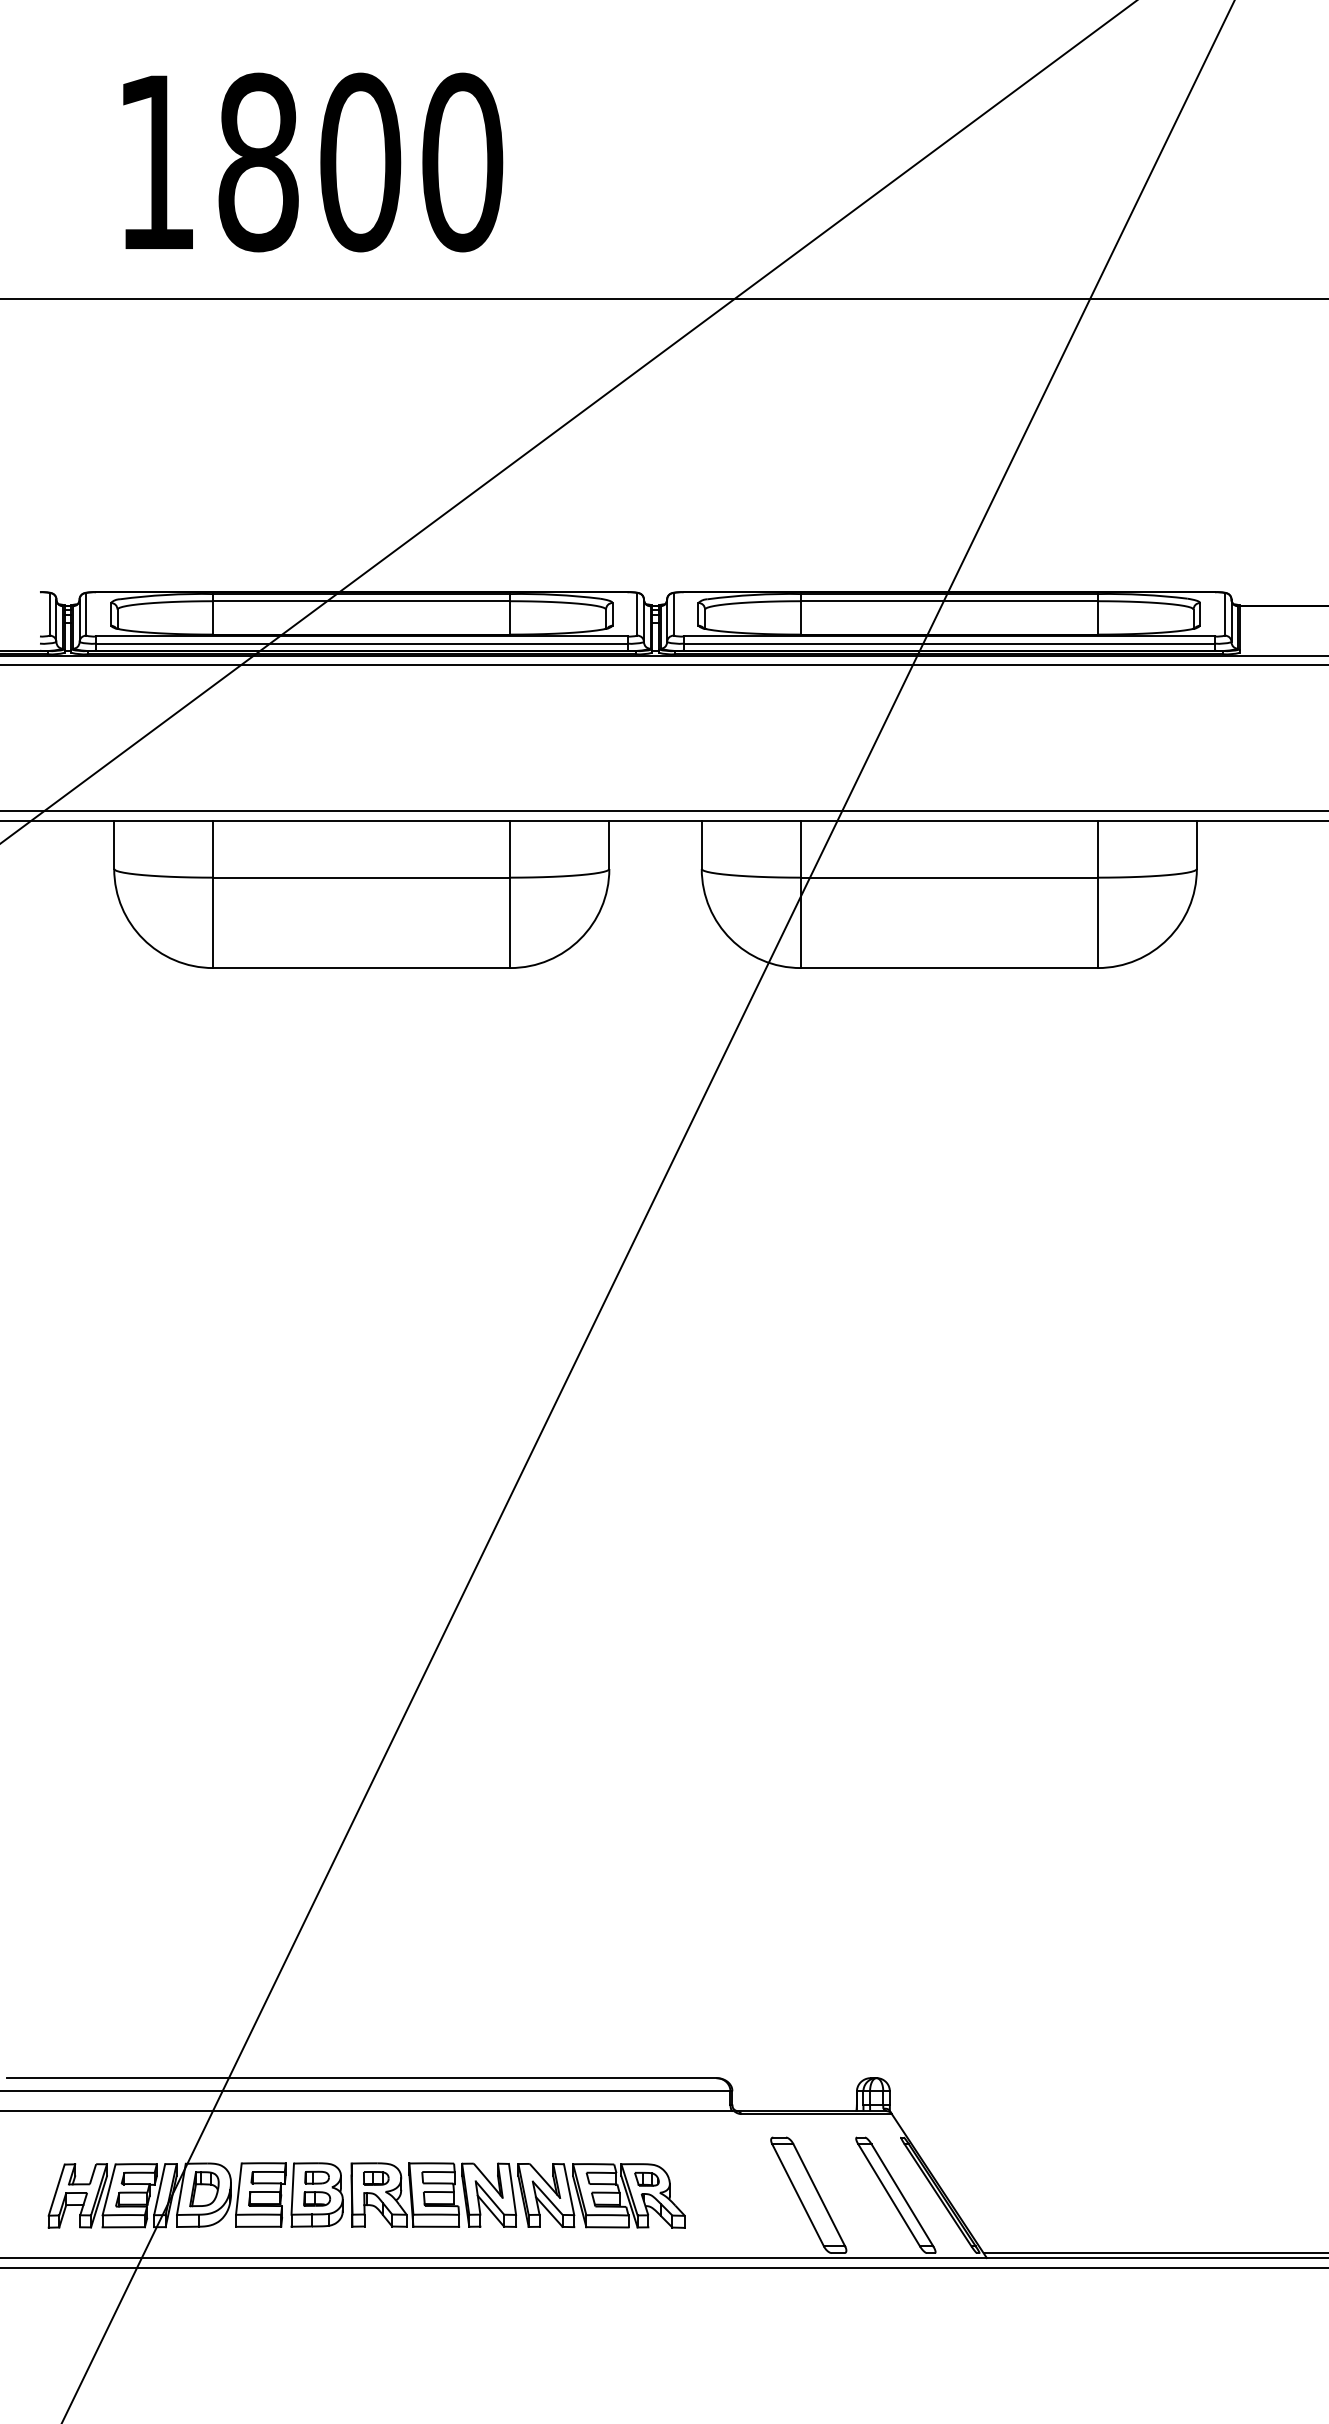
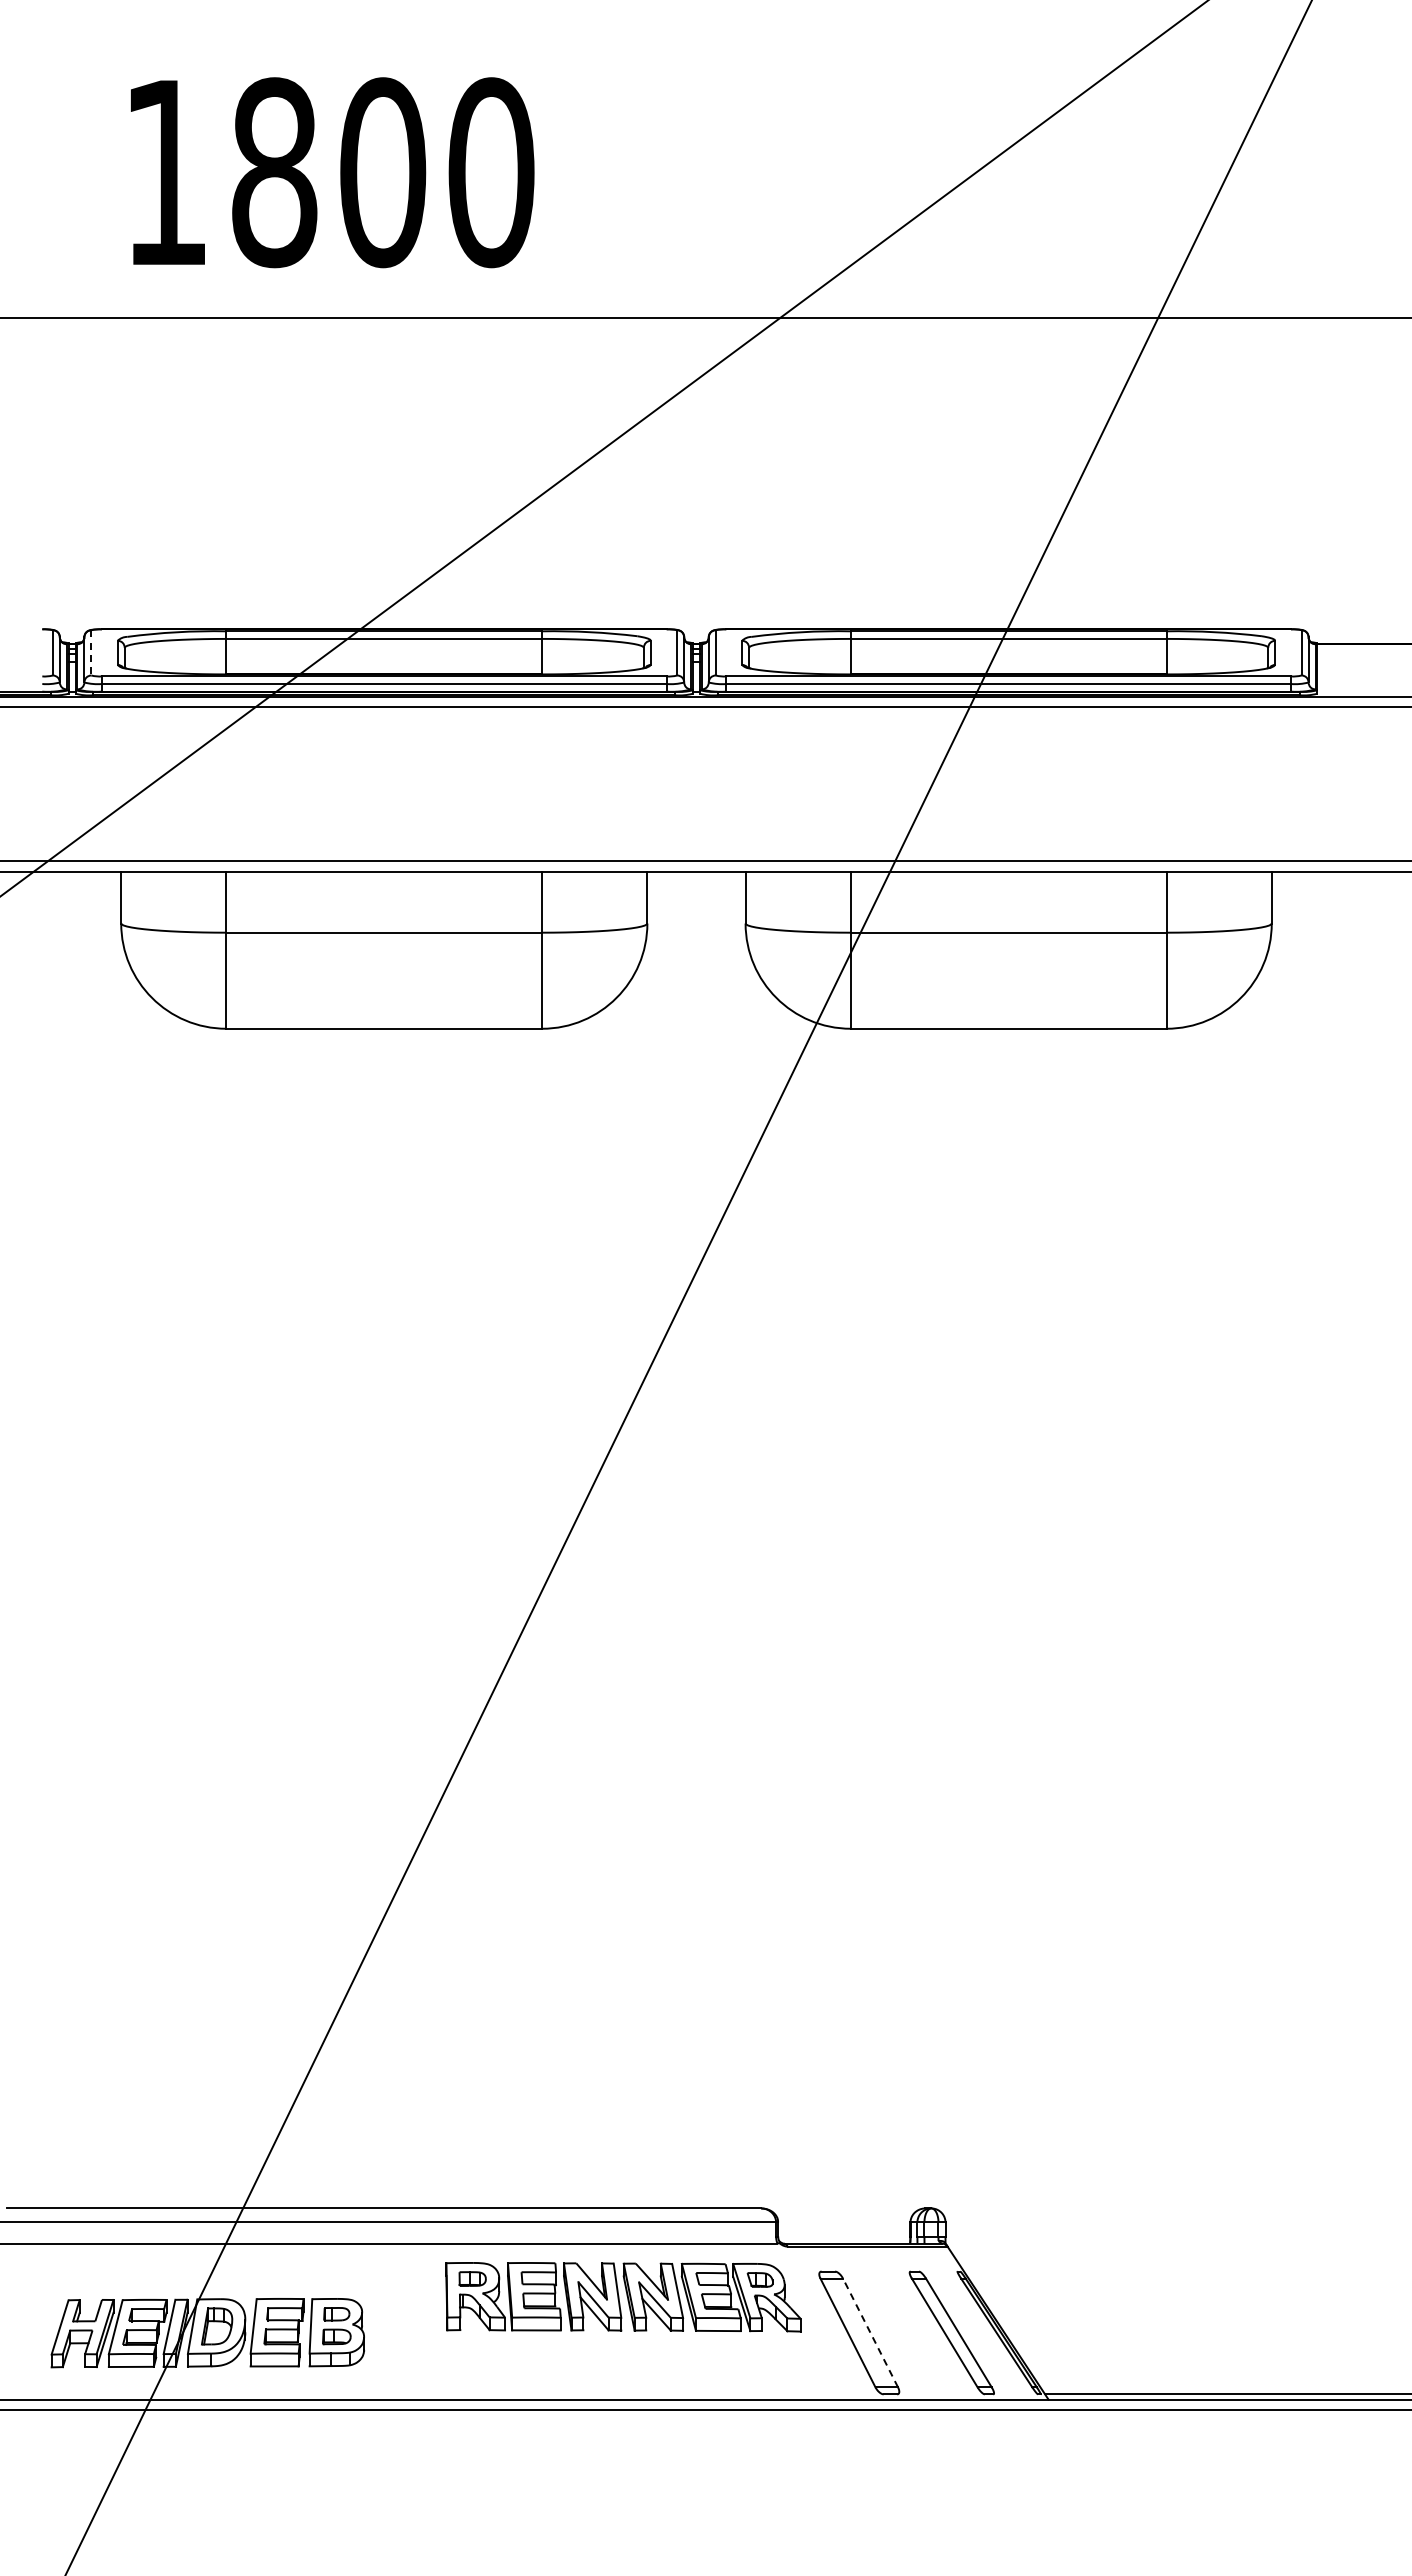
line: (86, 613) -> (91, 652), solid -> dashed
line: (819, 2194) -> (870, 2332), solid -> dashed
part: (518, 2195) -> (623, 2297), moved

